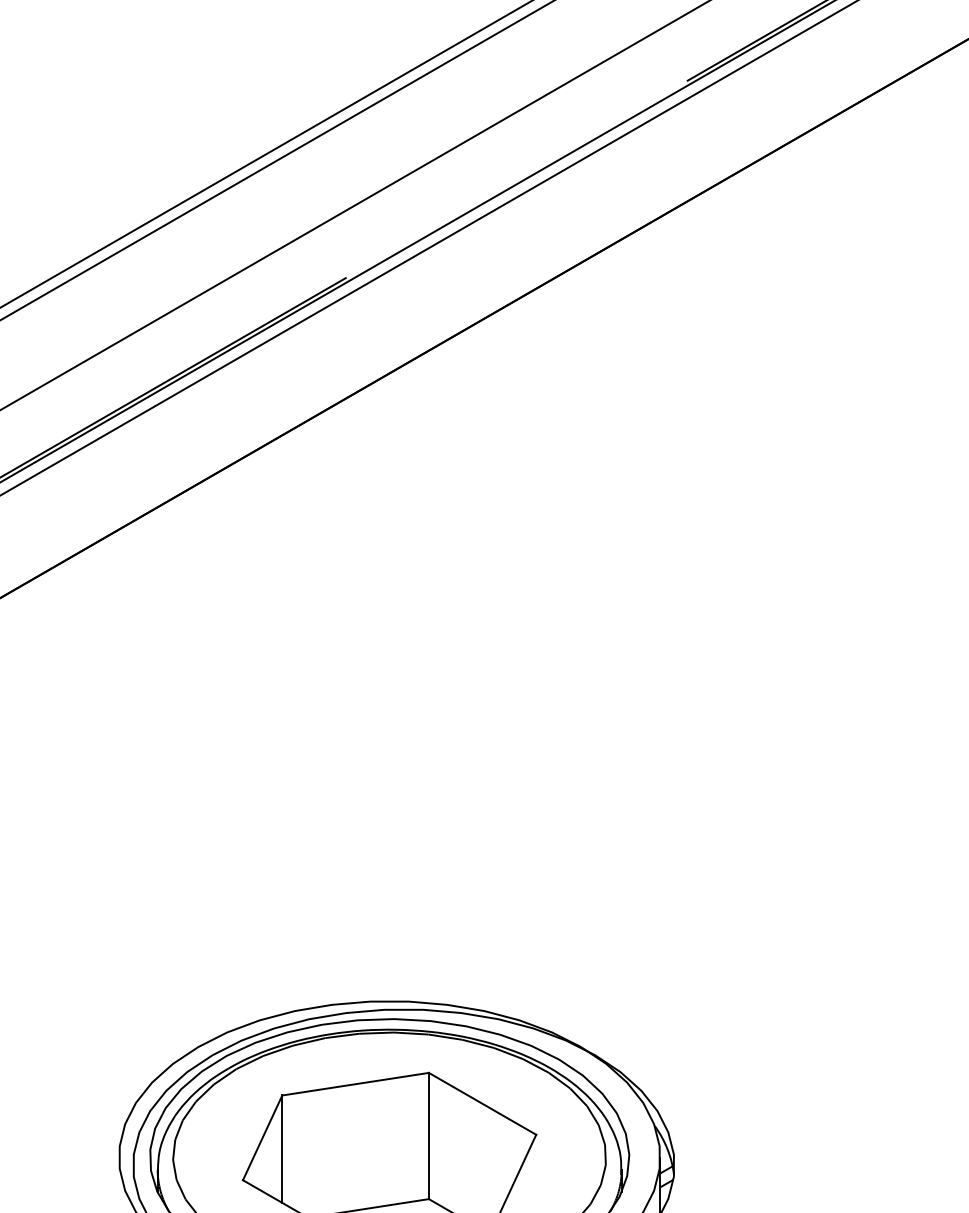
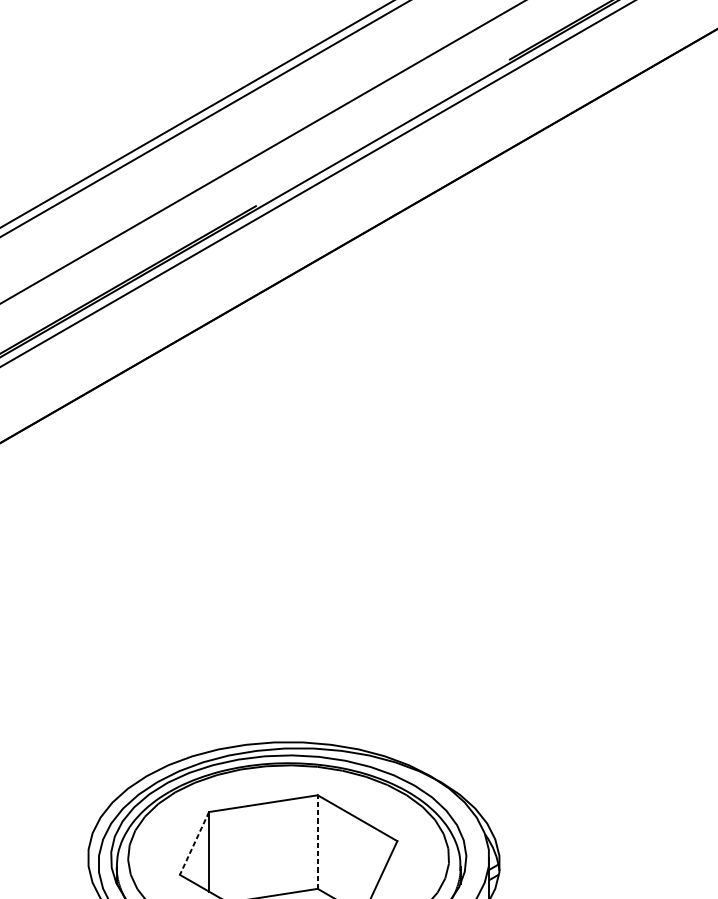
line: (428, 1135) -> (317, 841), solid -> dashed
line: (262, 1137) -> (194, 843), solid -> dashed

